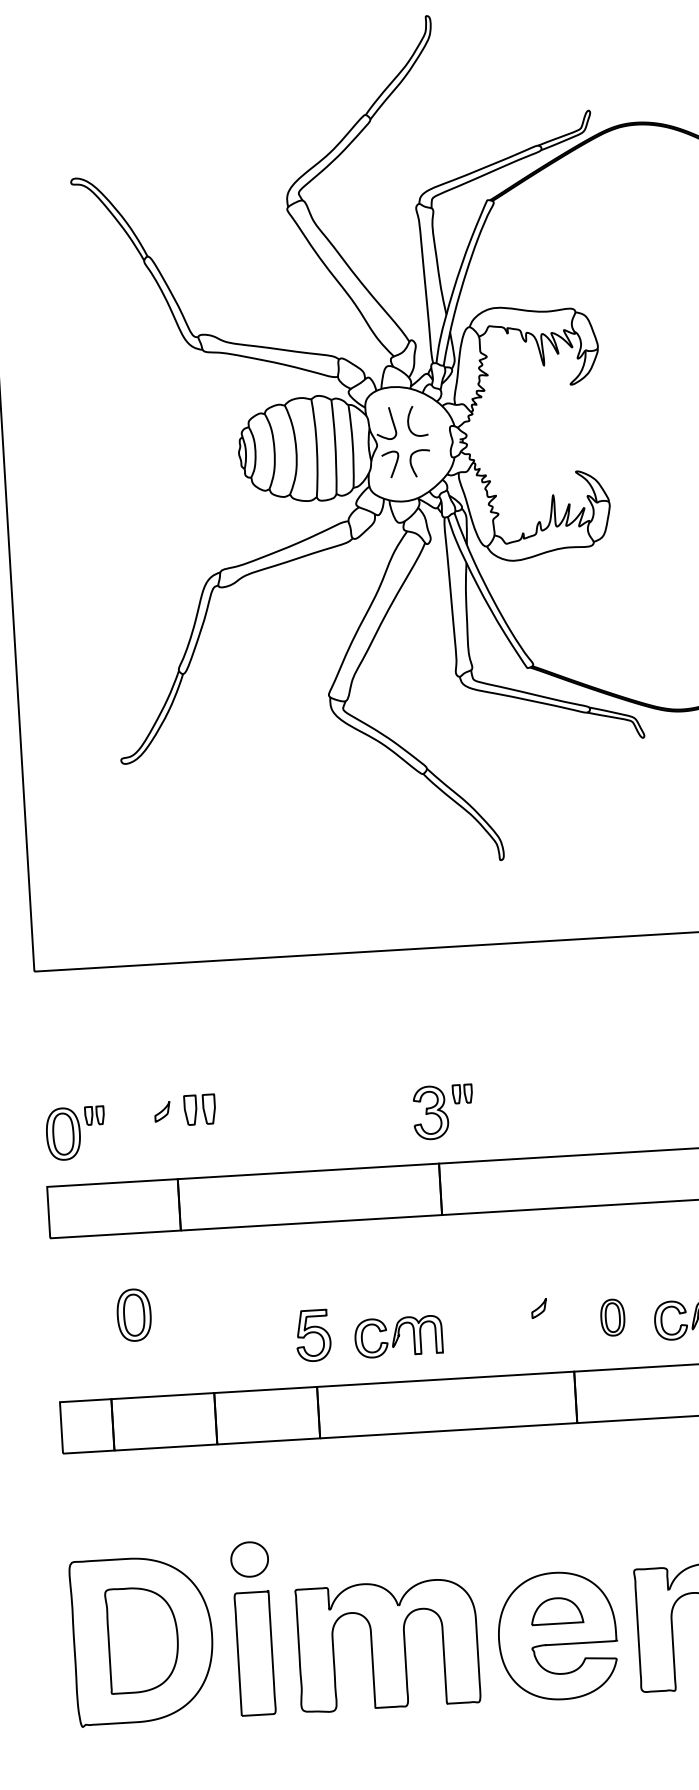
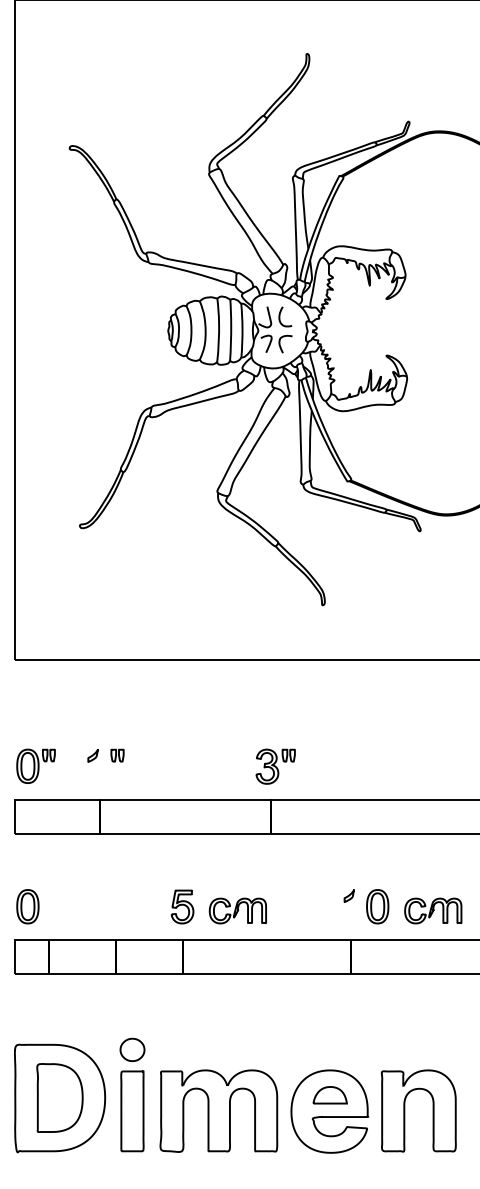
part: (199, 1109) -> (117, 755), size x0.62
part: (537, 1307) -> (348, 895), moved
part: (133, 1314) -> (27, 906), moved
part: (612, 1317) -> (377, 906), size x1.43

